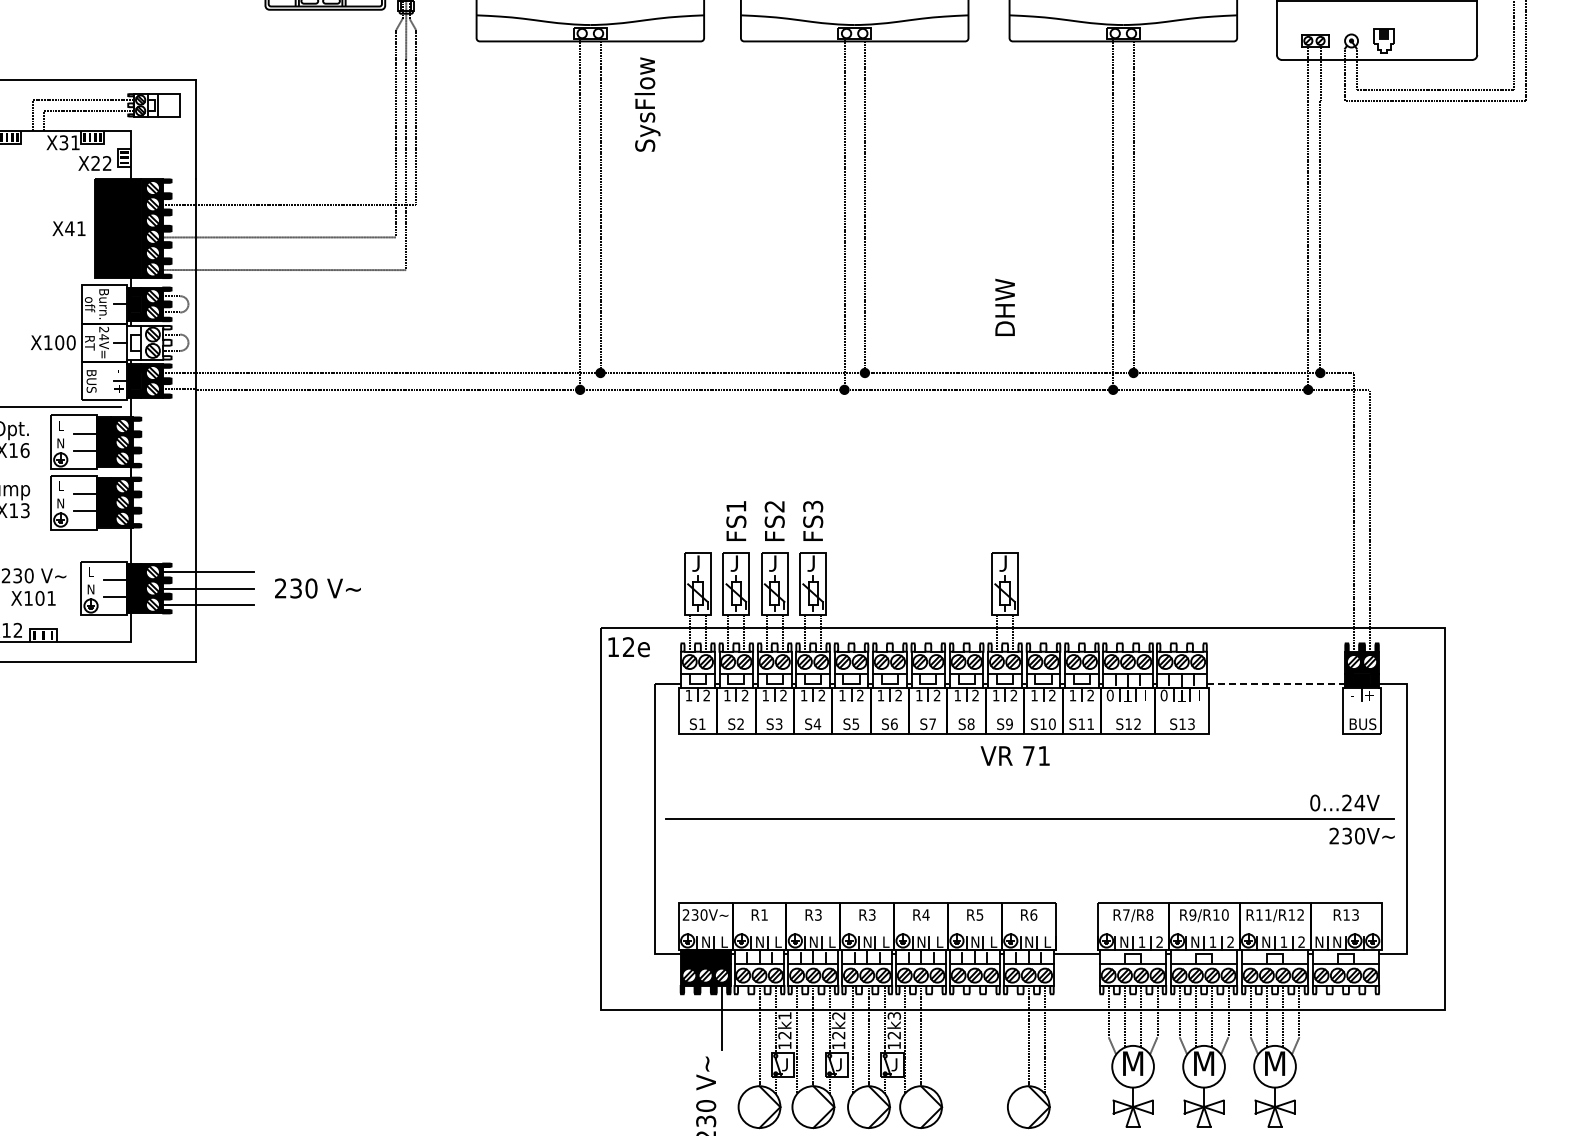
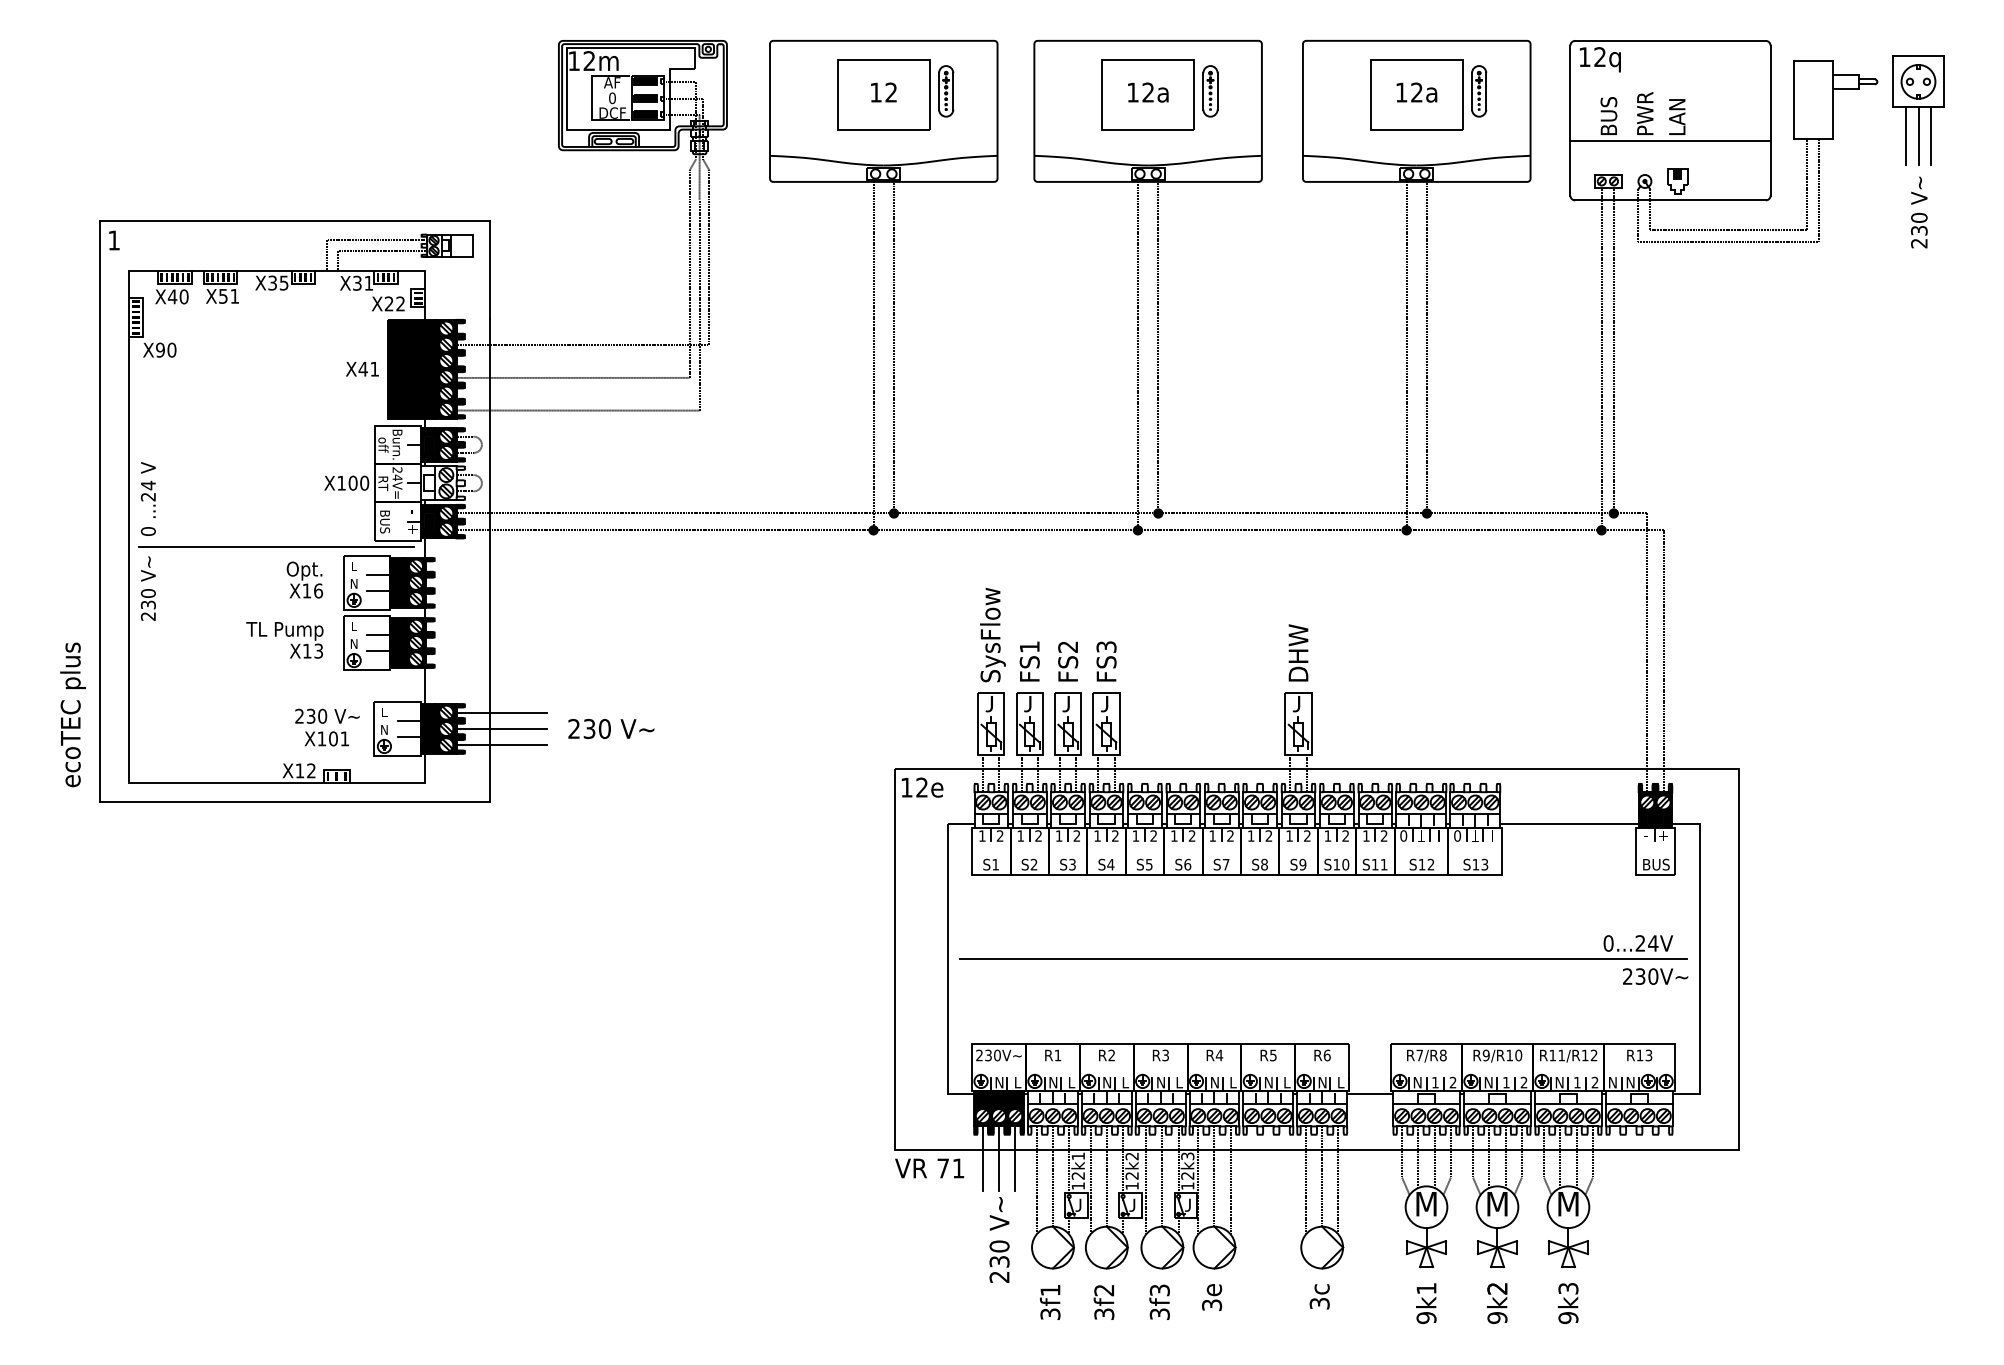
text: (647, 105) -> (992, 635), moved
text: (1005, 307) -> (1298, 652), moved
line: (1276, 684) -> (1569, 824), dashed -> solid
text: (1015, 756) -> (929, 1168), moved
text: (818, 915) -> (1111, 1055), R3 -> R2
line: (689, 1018) -> (982, 1158), added
line: (706, 1018) -> (999, 1158), added
line: (743, 1040) -> (1036, 1180), added
line: (937, 1040) -> (1230, 1180), added
line: (1012, 1040) -> (1305, 1180), added

